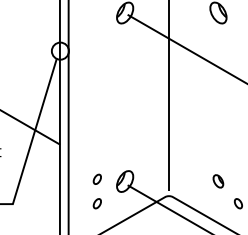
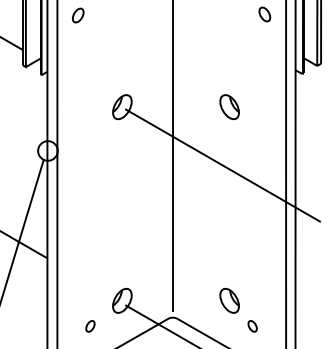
part: (97, 179) -> (90, 298), removed
part: (218, 181) -> (229, 300), size x1.67

